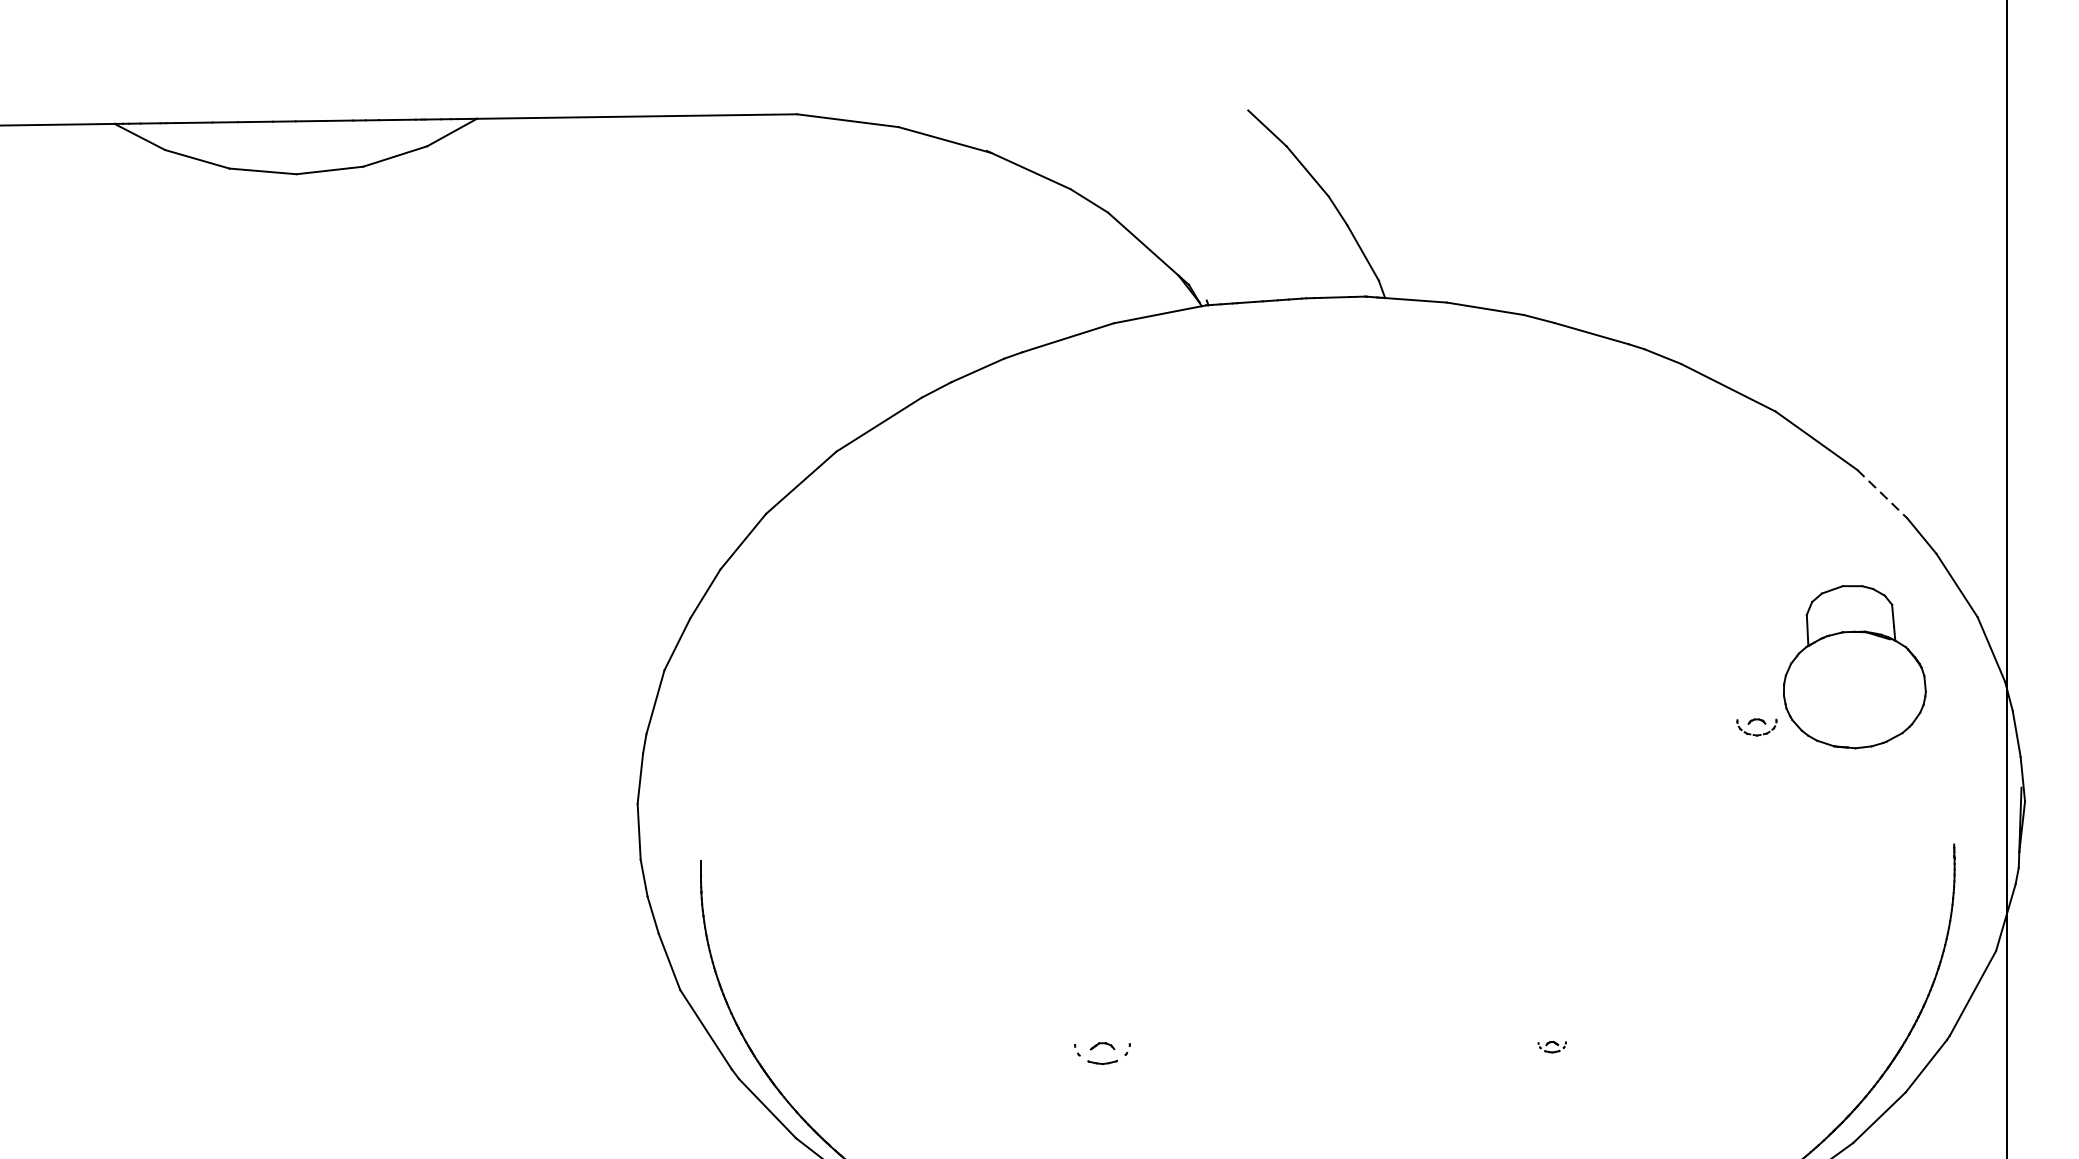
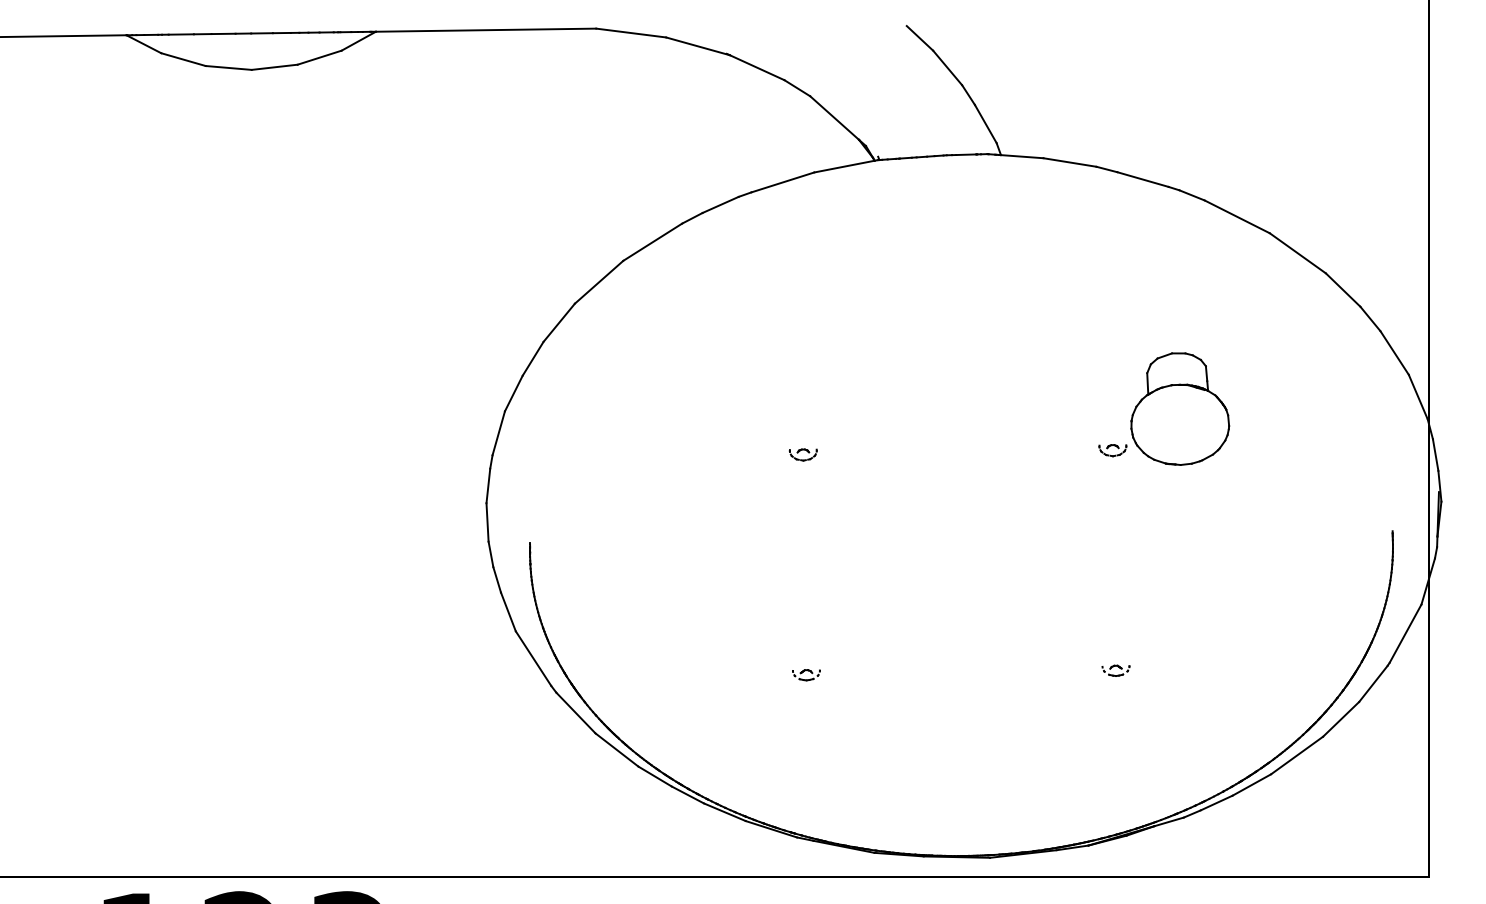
line: (1882, 494) -> (1343, 290), dashed -> solid
part: (1831, 666) -> (1164, 408), moved
part: (1096, 733) -> (802, 454), added
part: (1551, 1046) -> (1115, 670), size x1.43
part: (1102, 1054) -> (806, 675), size x0.71

